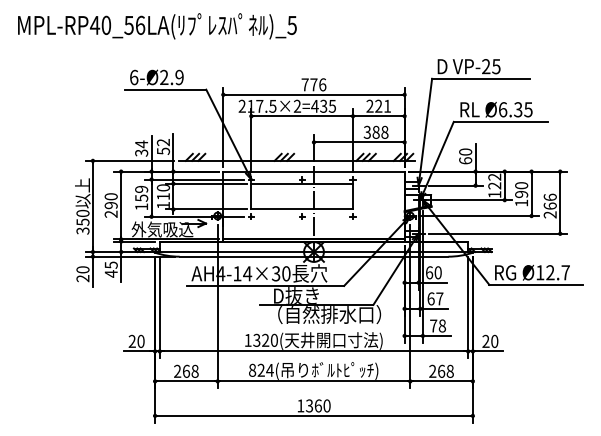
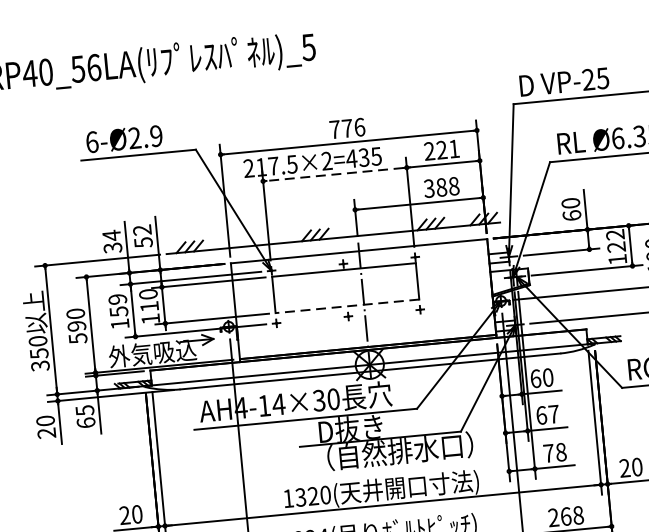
line: (301, 116) -> (334, 174), solid -> dashed
line: (302, 209) -> (347, 306), solid -> dashed
text: (110, 213) -> (76, 337), 290 -> 590
text: (110, 273) -> (84, 422), 45 -> 65

